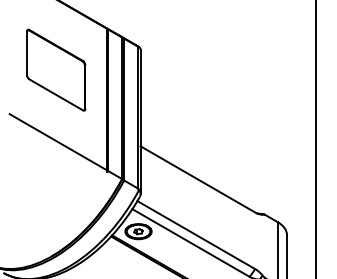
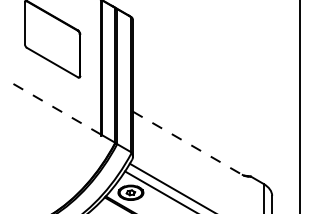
line: (58, 142) -> (54, 107), solid -> dashed
line: (198, 179) -> (187, 143), solid -> dashed

